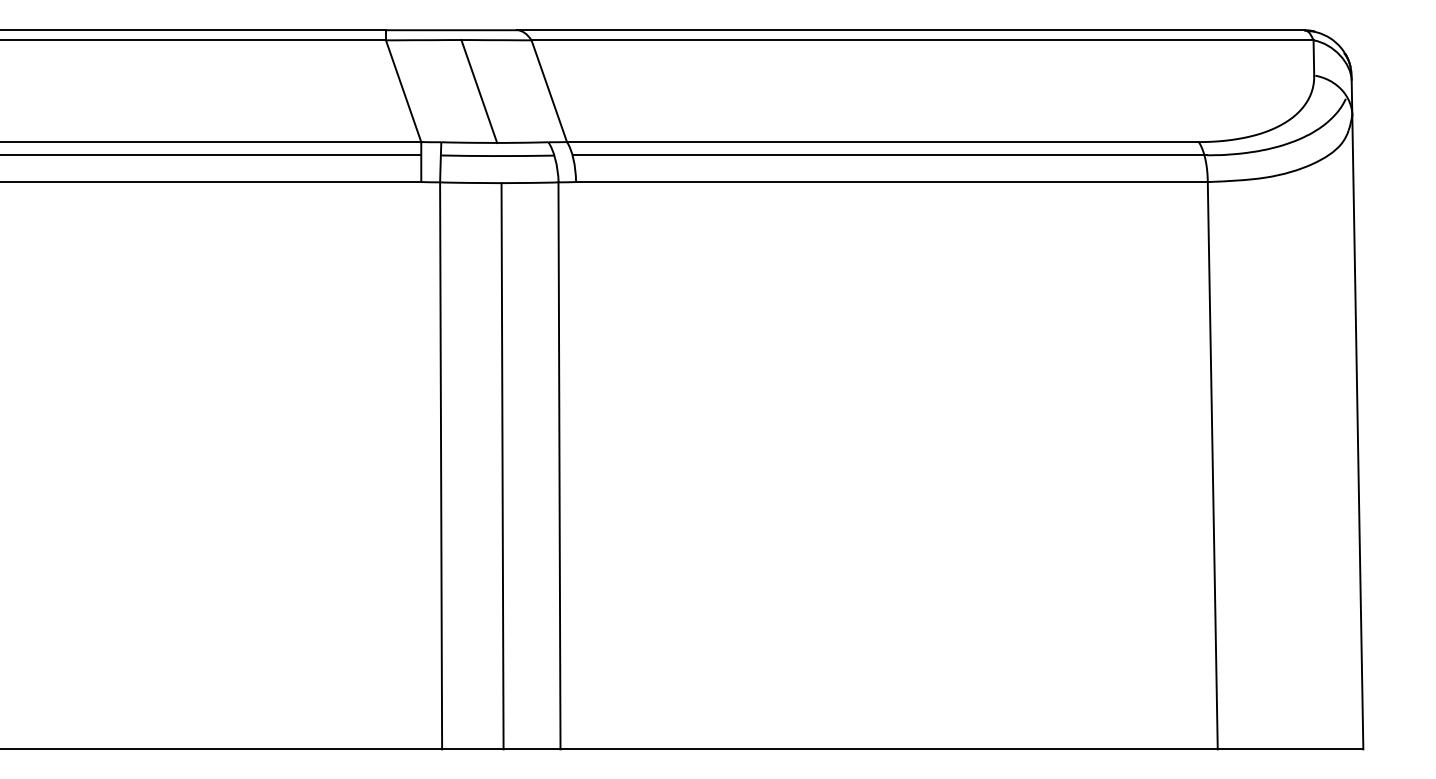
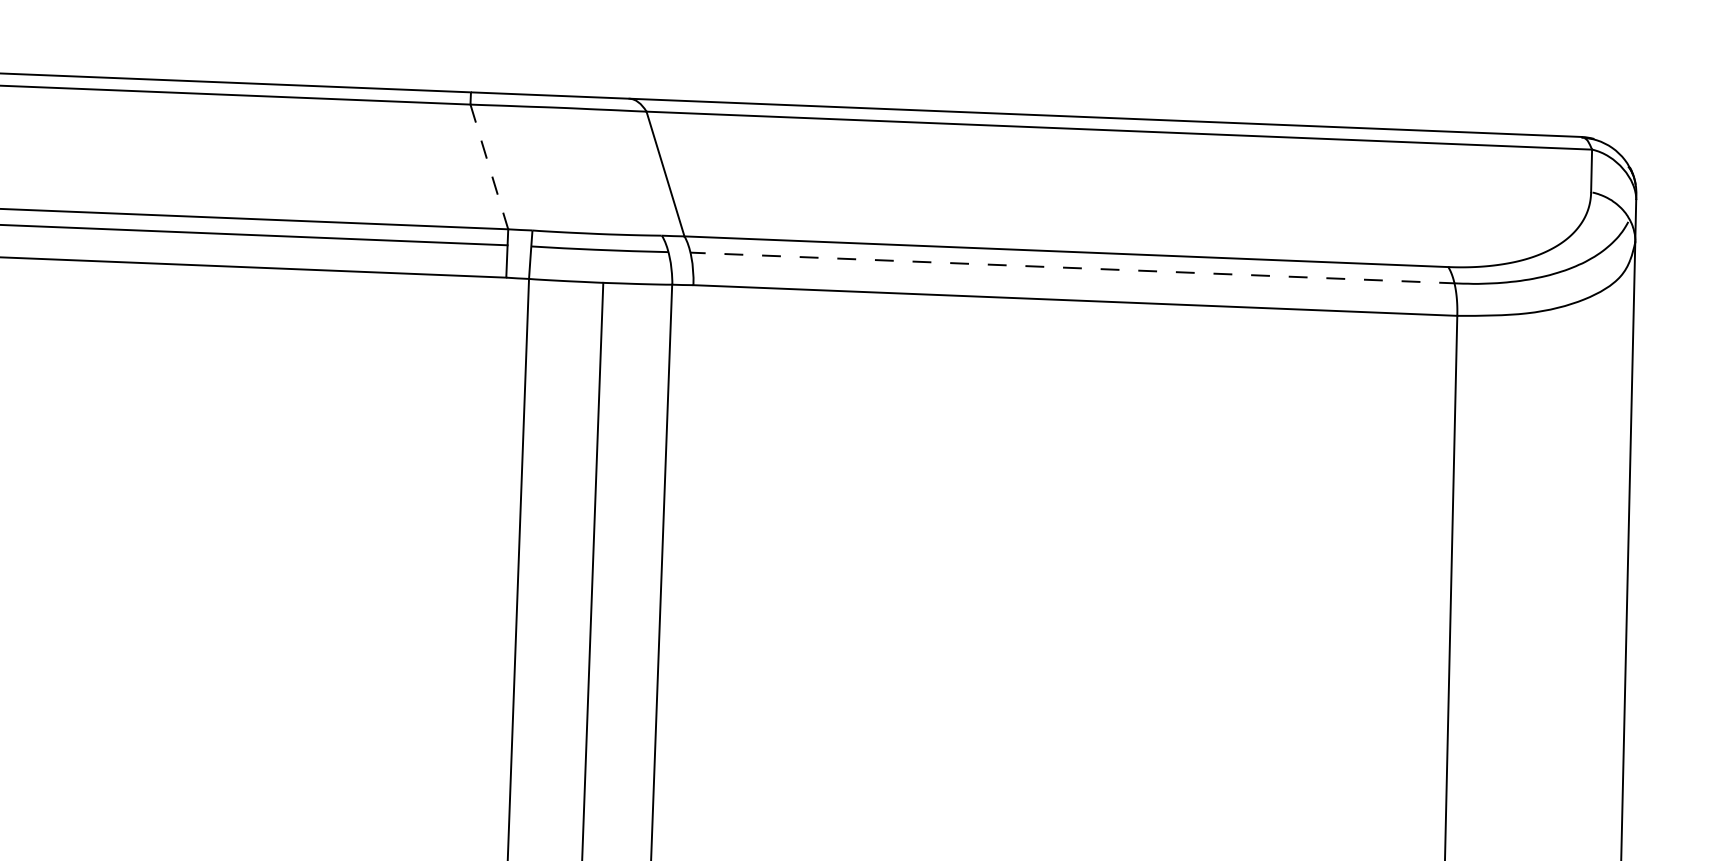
line: (403, 91) -> (489, 167), solid -> dashed
line: (479, 91) -> (581, 170), removed
line: (889, 155) -> (1073, 268), solid -> dashed

